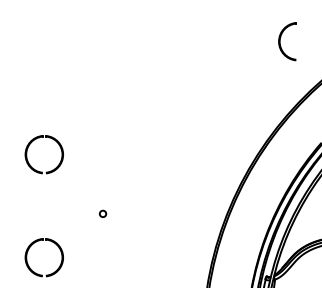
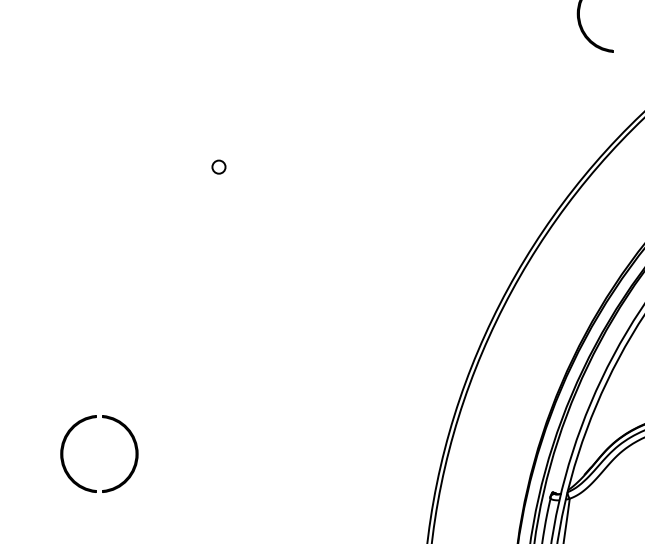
part: (27, 154) -> (65, 243), removed
circle: (102, 213) -> (217, 166), moved

